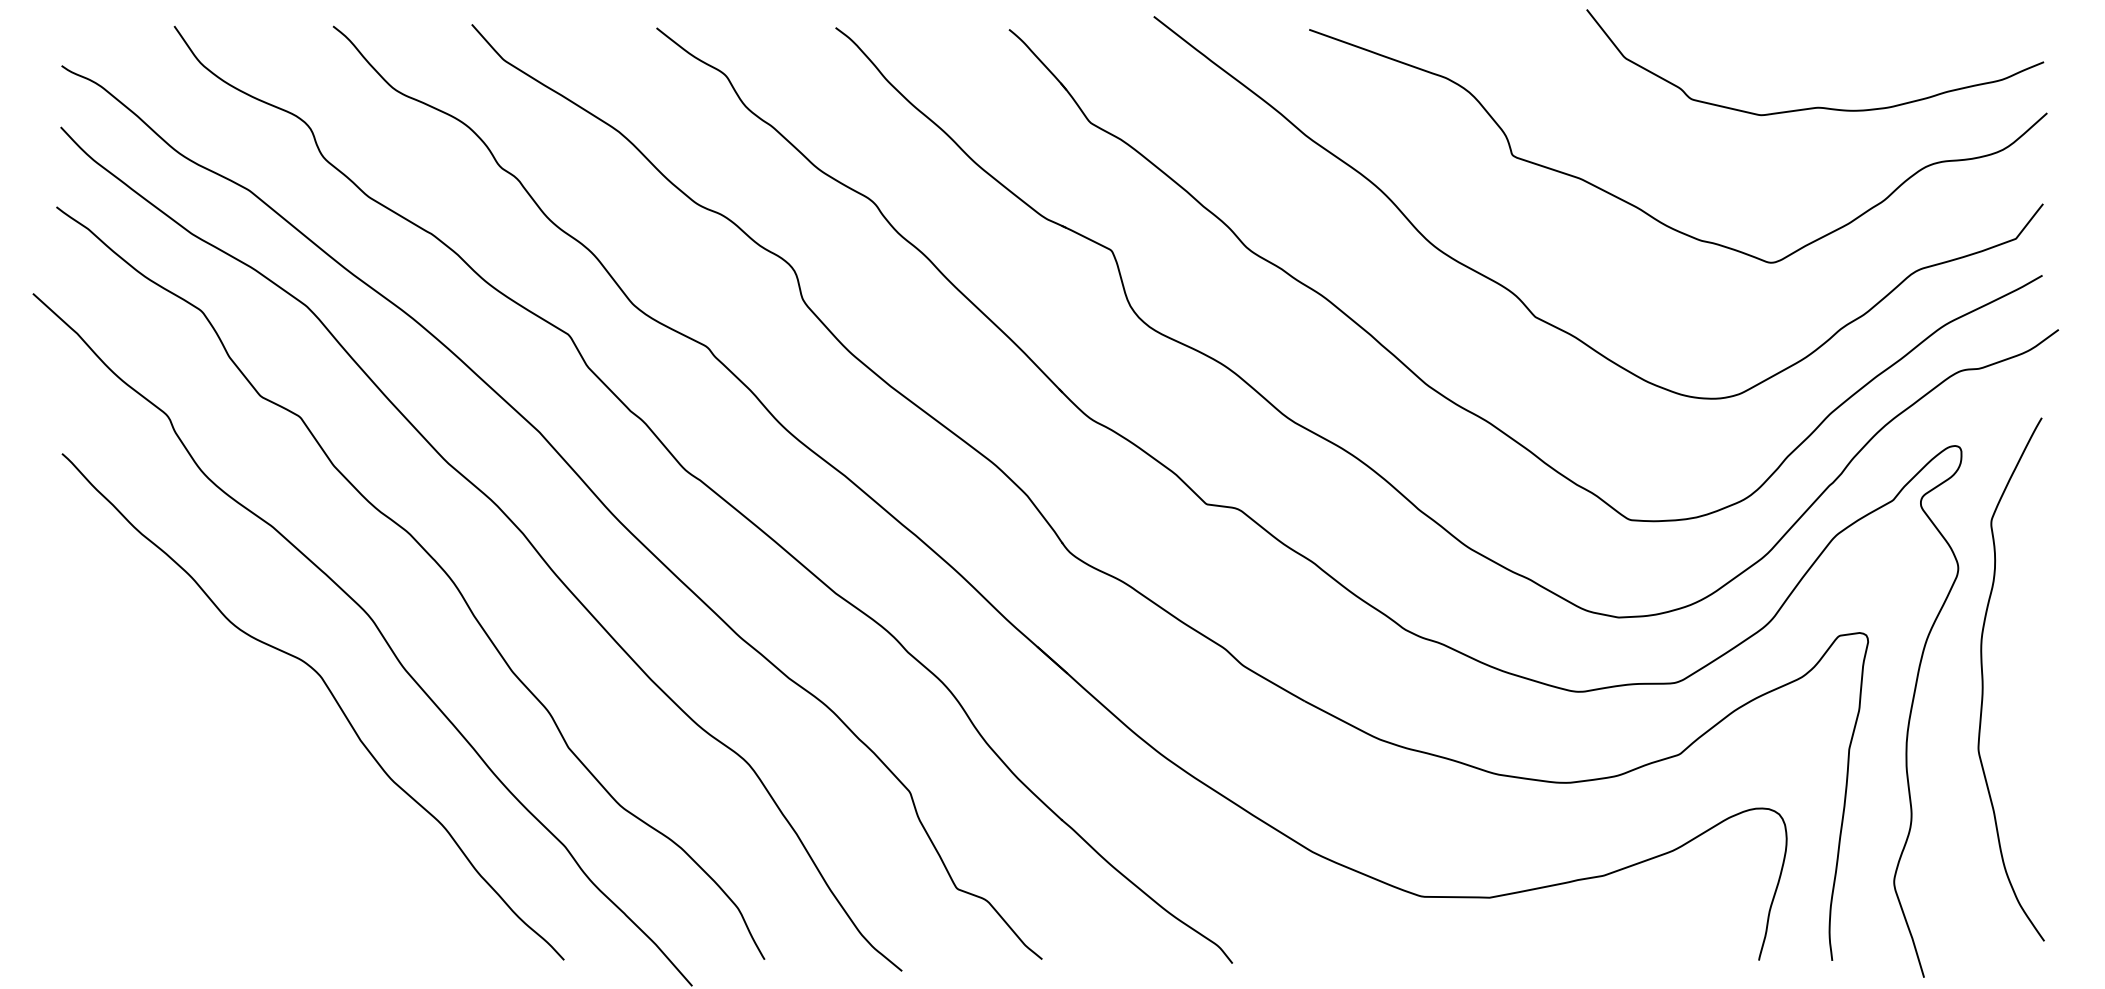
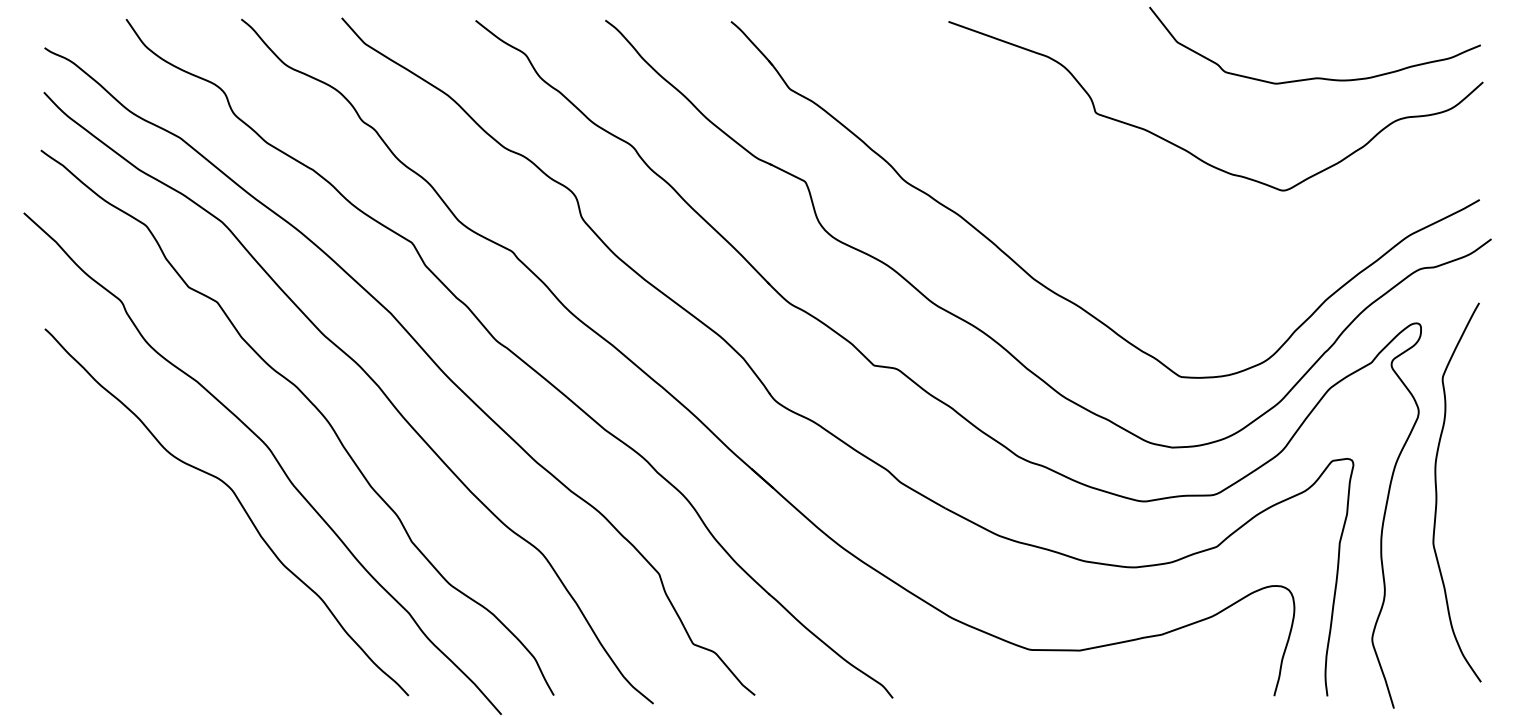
curve: (1517, 295) -> (1099, 214), removed

